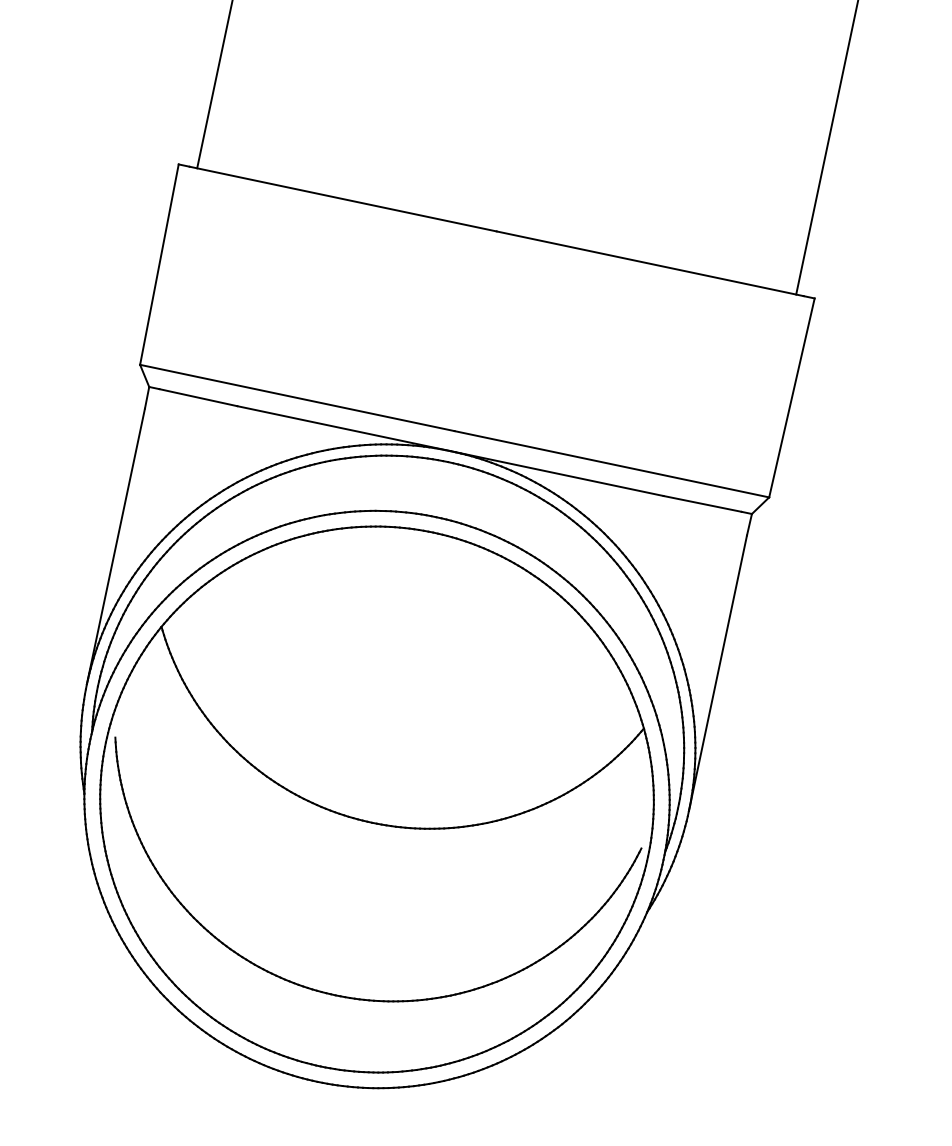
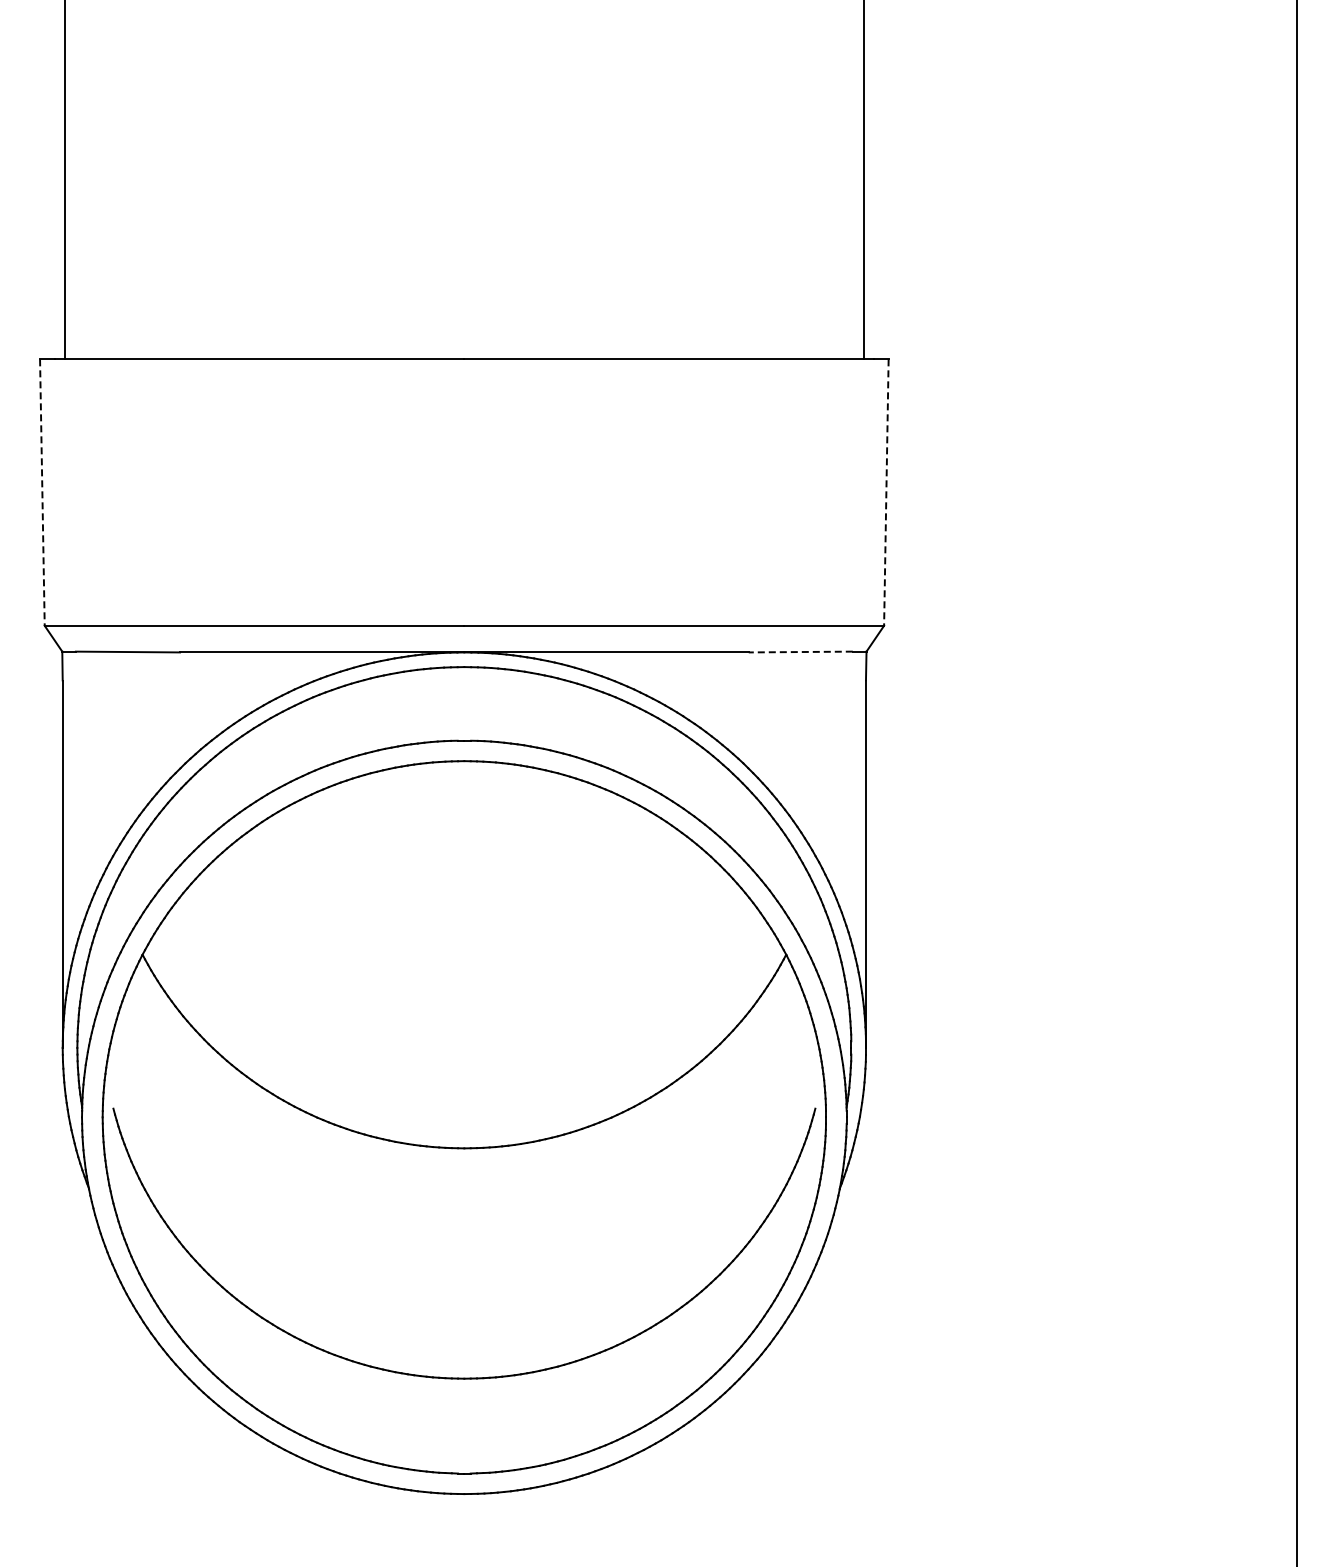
line: (159, 265) -> (42, 493), solid -> dashed
line: (791, 398) -> (886, 493), solid -> dashed
line: (702, 504) -> (800, 652), solid -> dashed

